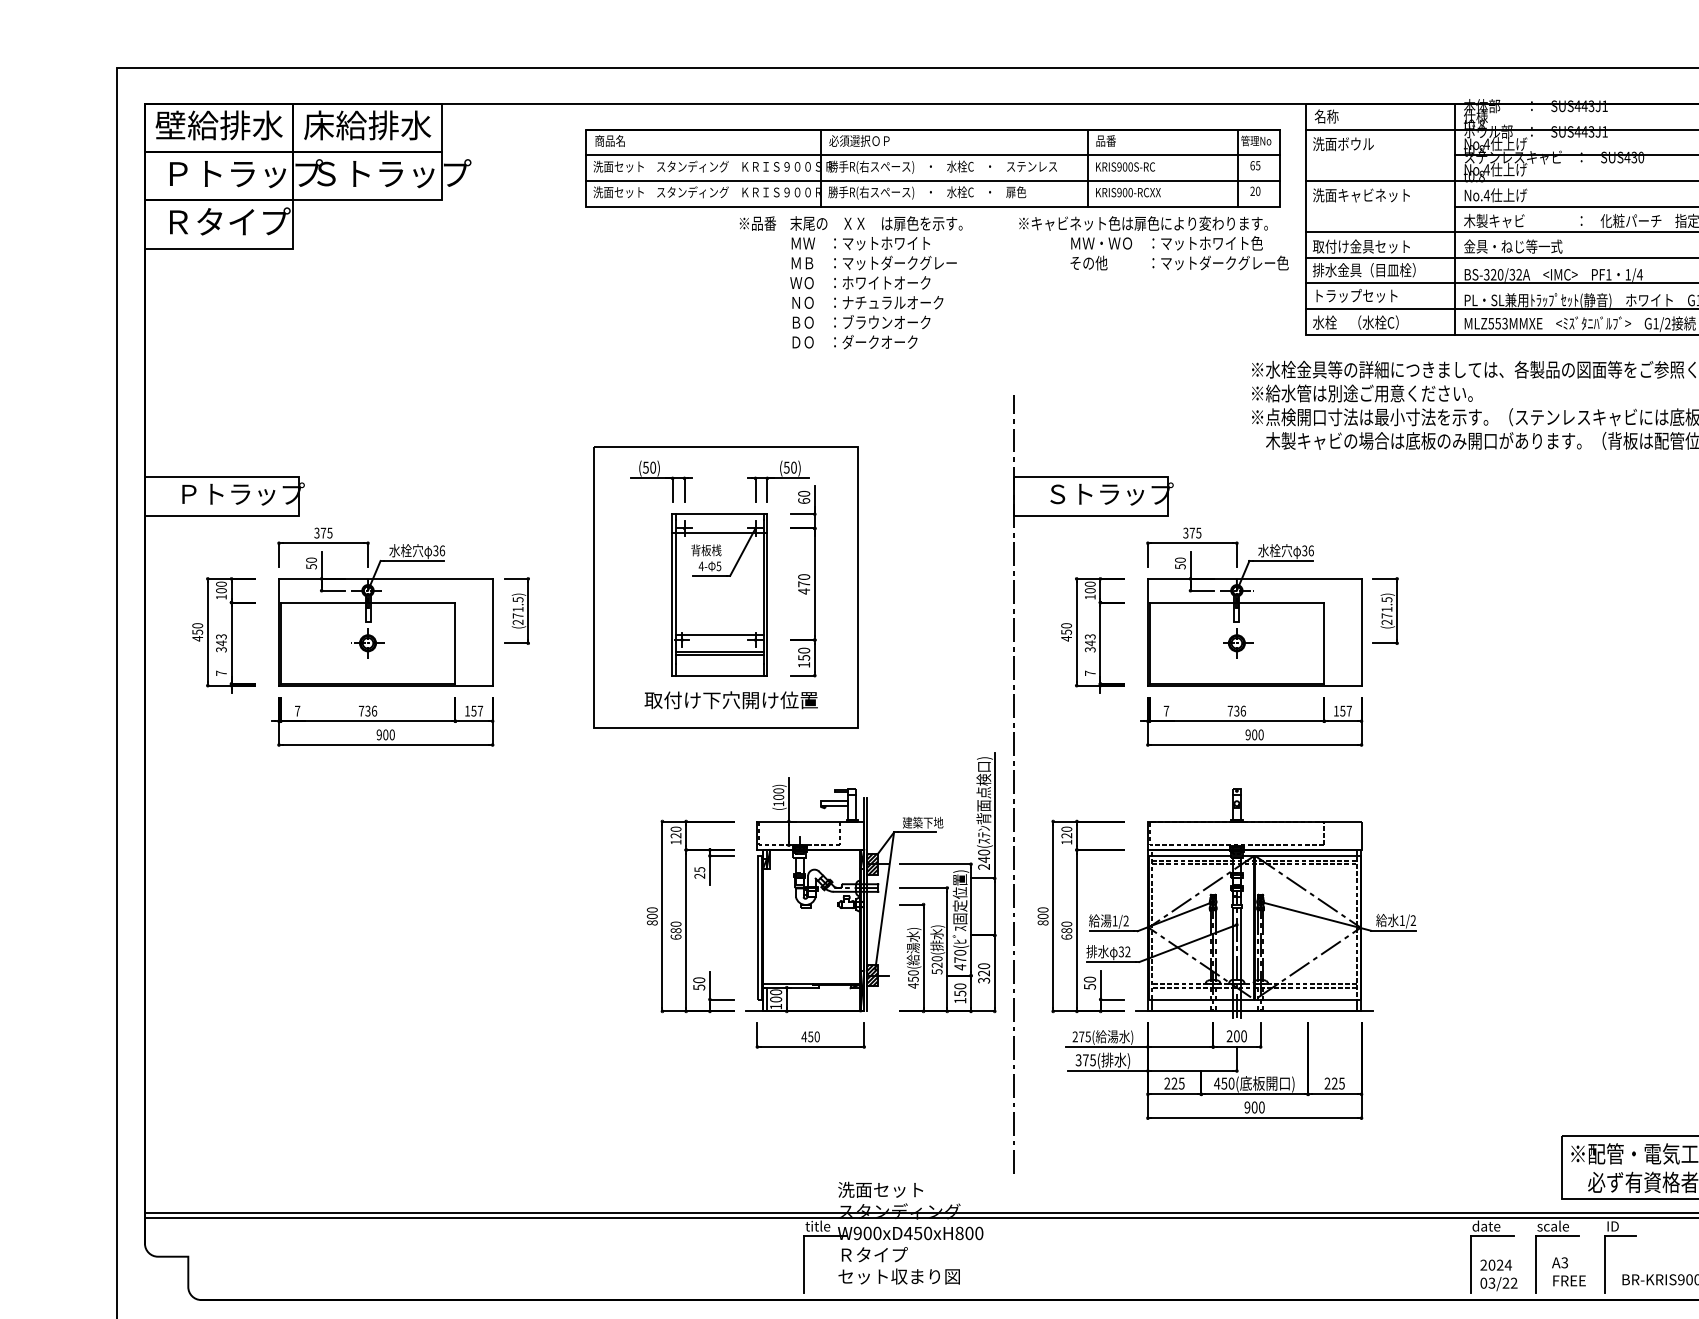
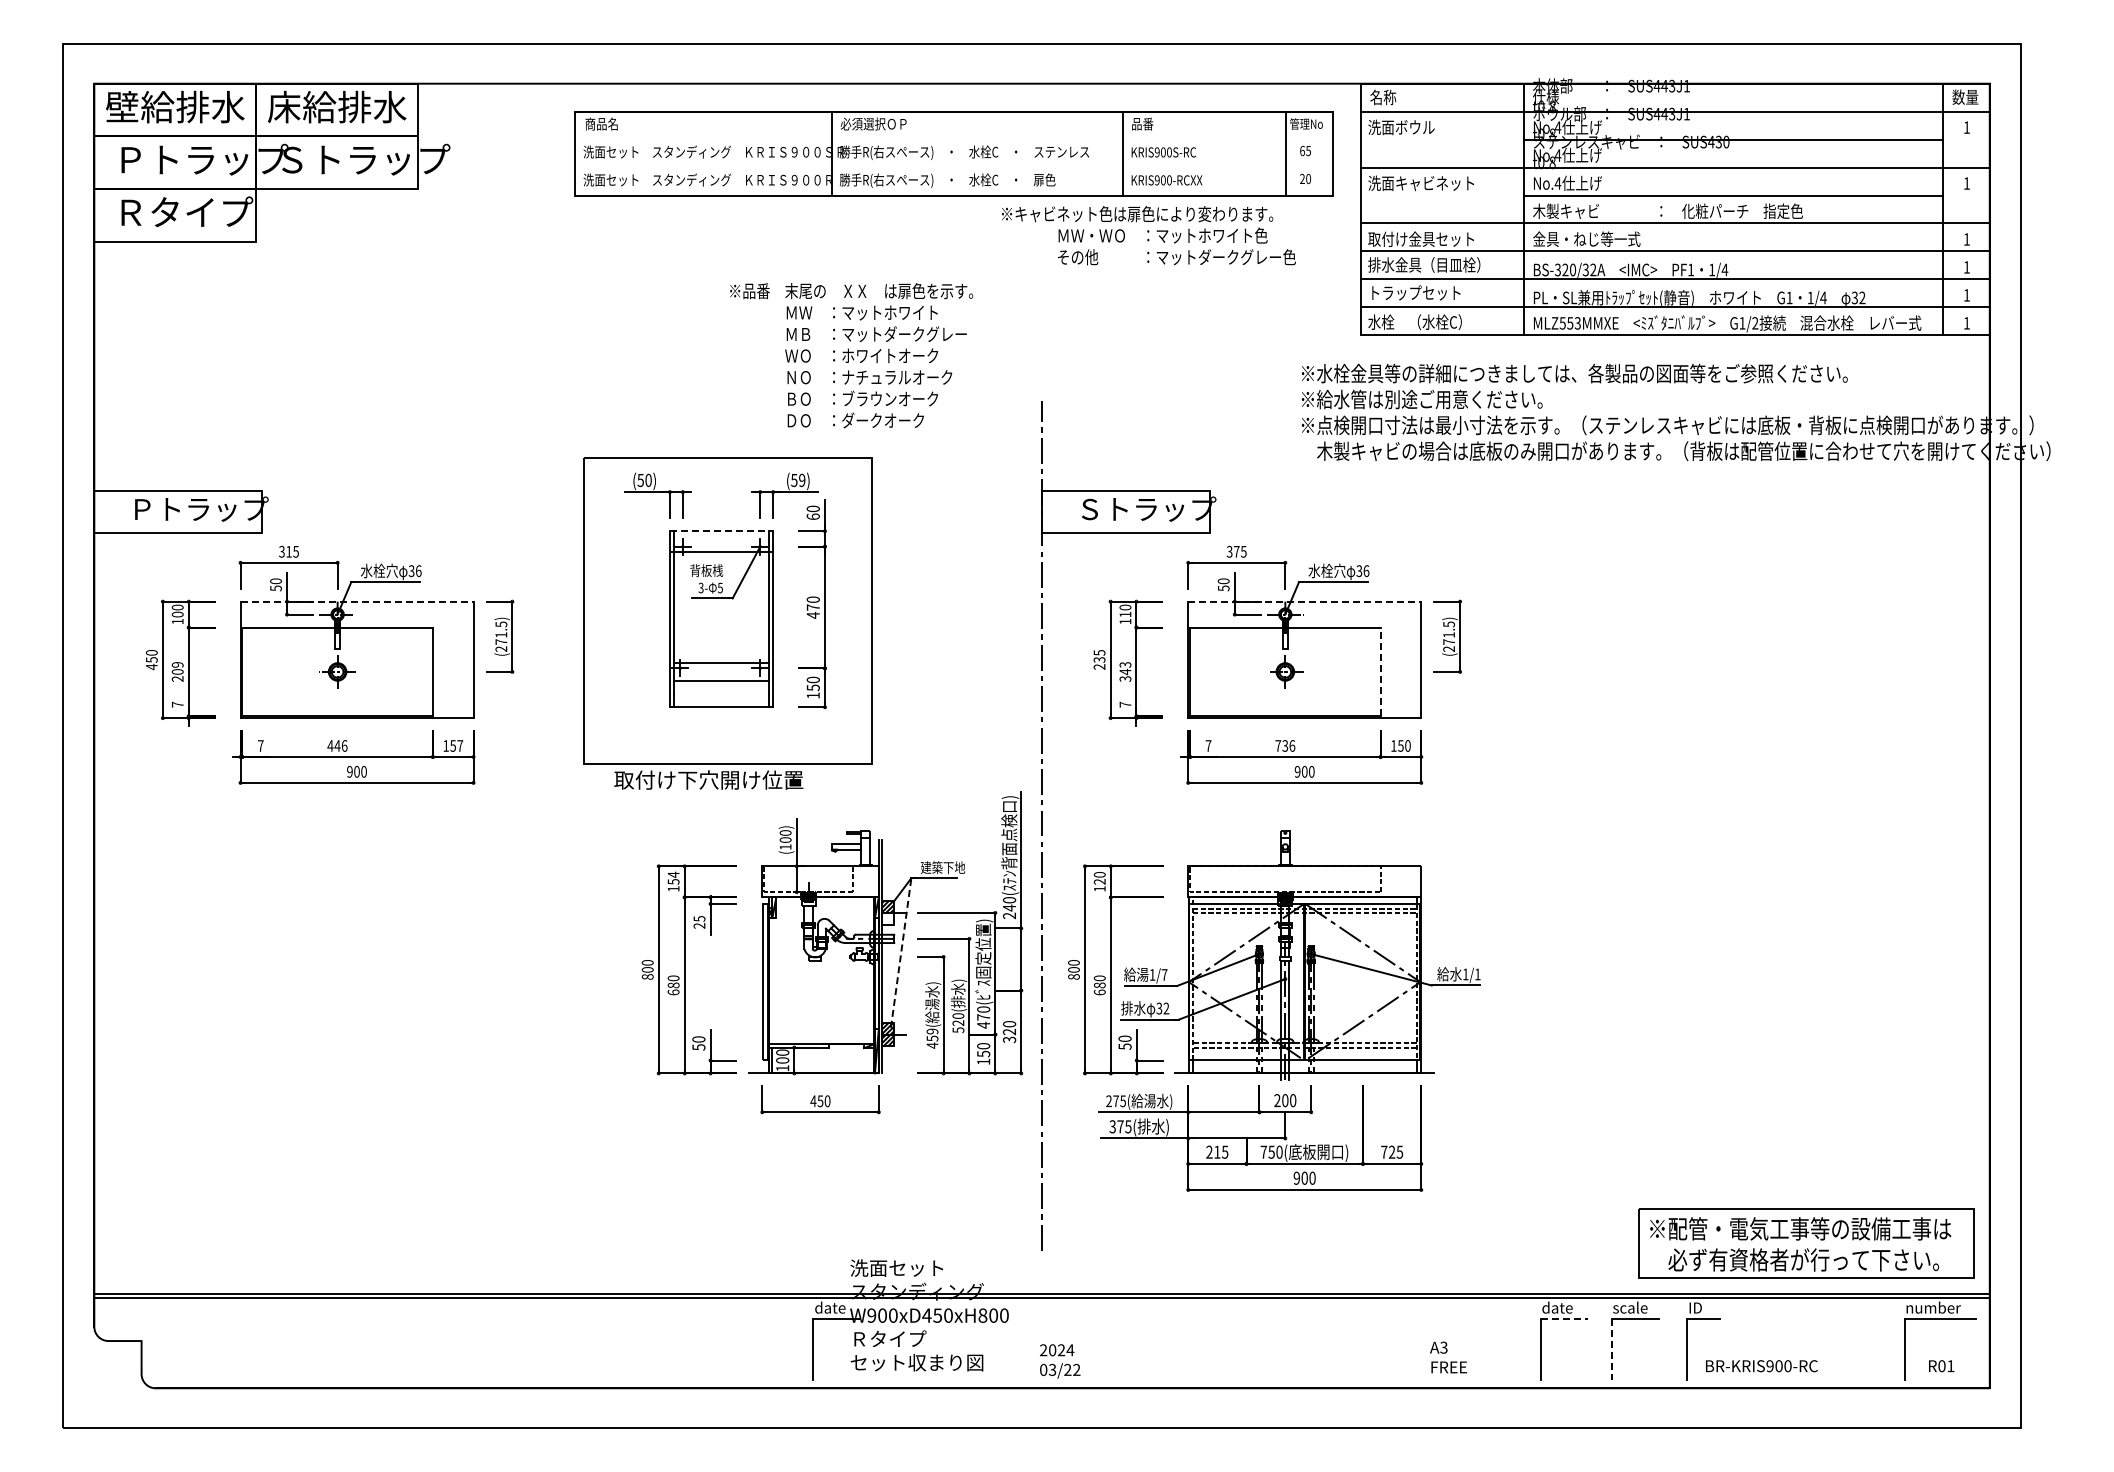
line: (932, 155) -> (953, 139), removed
line: (932, 180) -> (953, 167), removed
text: (1153, 243) -> (1148, 235), moved
text: (851, 282) -> (851, 355), moved
text: (794, 467) -> (802, 480), (50) -> (59)
line: (719, 514) -> (721, 531), solid -> dashed
text: (322, 532) -> (288, 551), 375 -> 315
text: (700, 565) -> (700, 587), 4- -> 3-
line: (386, 578) -> (357, 601), solid -> dashed
line: (1254, 578) -> (1304, 601), solid -> dashed
text: (1090, 590) -> (1125, 614), 100 -> 110
text: (1066, 632) -> (1099, 660), 450 -> 235
text: (221, 642) -> (177, 671), 343 -> 209
line: (1324, 642) -> (1380, 671), solid -> dashed
line: (719, 655) -> (721, 685), removed
text: (730, 699) -> (708, 779), moved
text: (364, 710) -> (333, 745), 736 -> 446
text: (1348, 710) -> (1407, 745), 157 -> 150
text: (675, 831) -> (673, 877), 120 -> 154
hatch: (872, 869) -> (887, 918), removed
line: (884, 900) -> (901, 952), solid -> dashed
text: (1126, 920) -> (1164, 974), 1/2 -> 1/7
text: (1413, 920) -> (1477, 974), 1/2 -> 1/1
text: (913, 972) -> (932, 1031), 450( -> 459(
text: (1174, 1082) -> (1217, 1151), 225 -> 215
text: (1216, 1082) -> (1263, 1151), 450( -> 750(
text: (1327, 1082) -> (1384, 1151), 225 -> 725
text: (818, 1225) -> (829, 1307), title -> date
line: (1492, 1236) -> (1564, 1318), solid -> dashed
line: (1535, 1264) -> (1611, 1349), solid -> dashed
text: (1568, 1271) -> (1448, 1357), moved
text: (1499, 1275) -> (1060, 1361), moved

